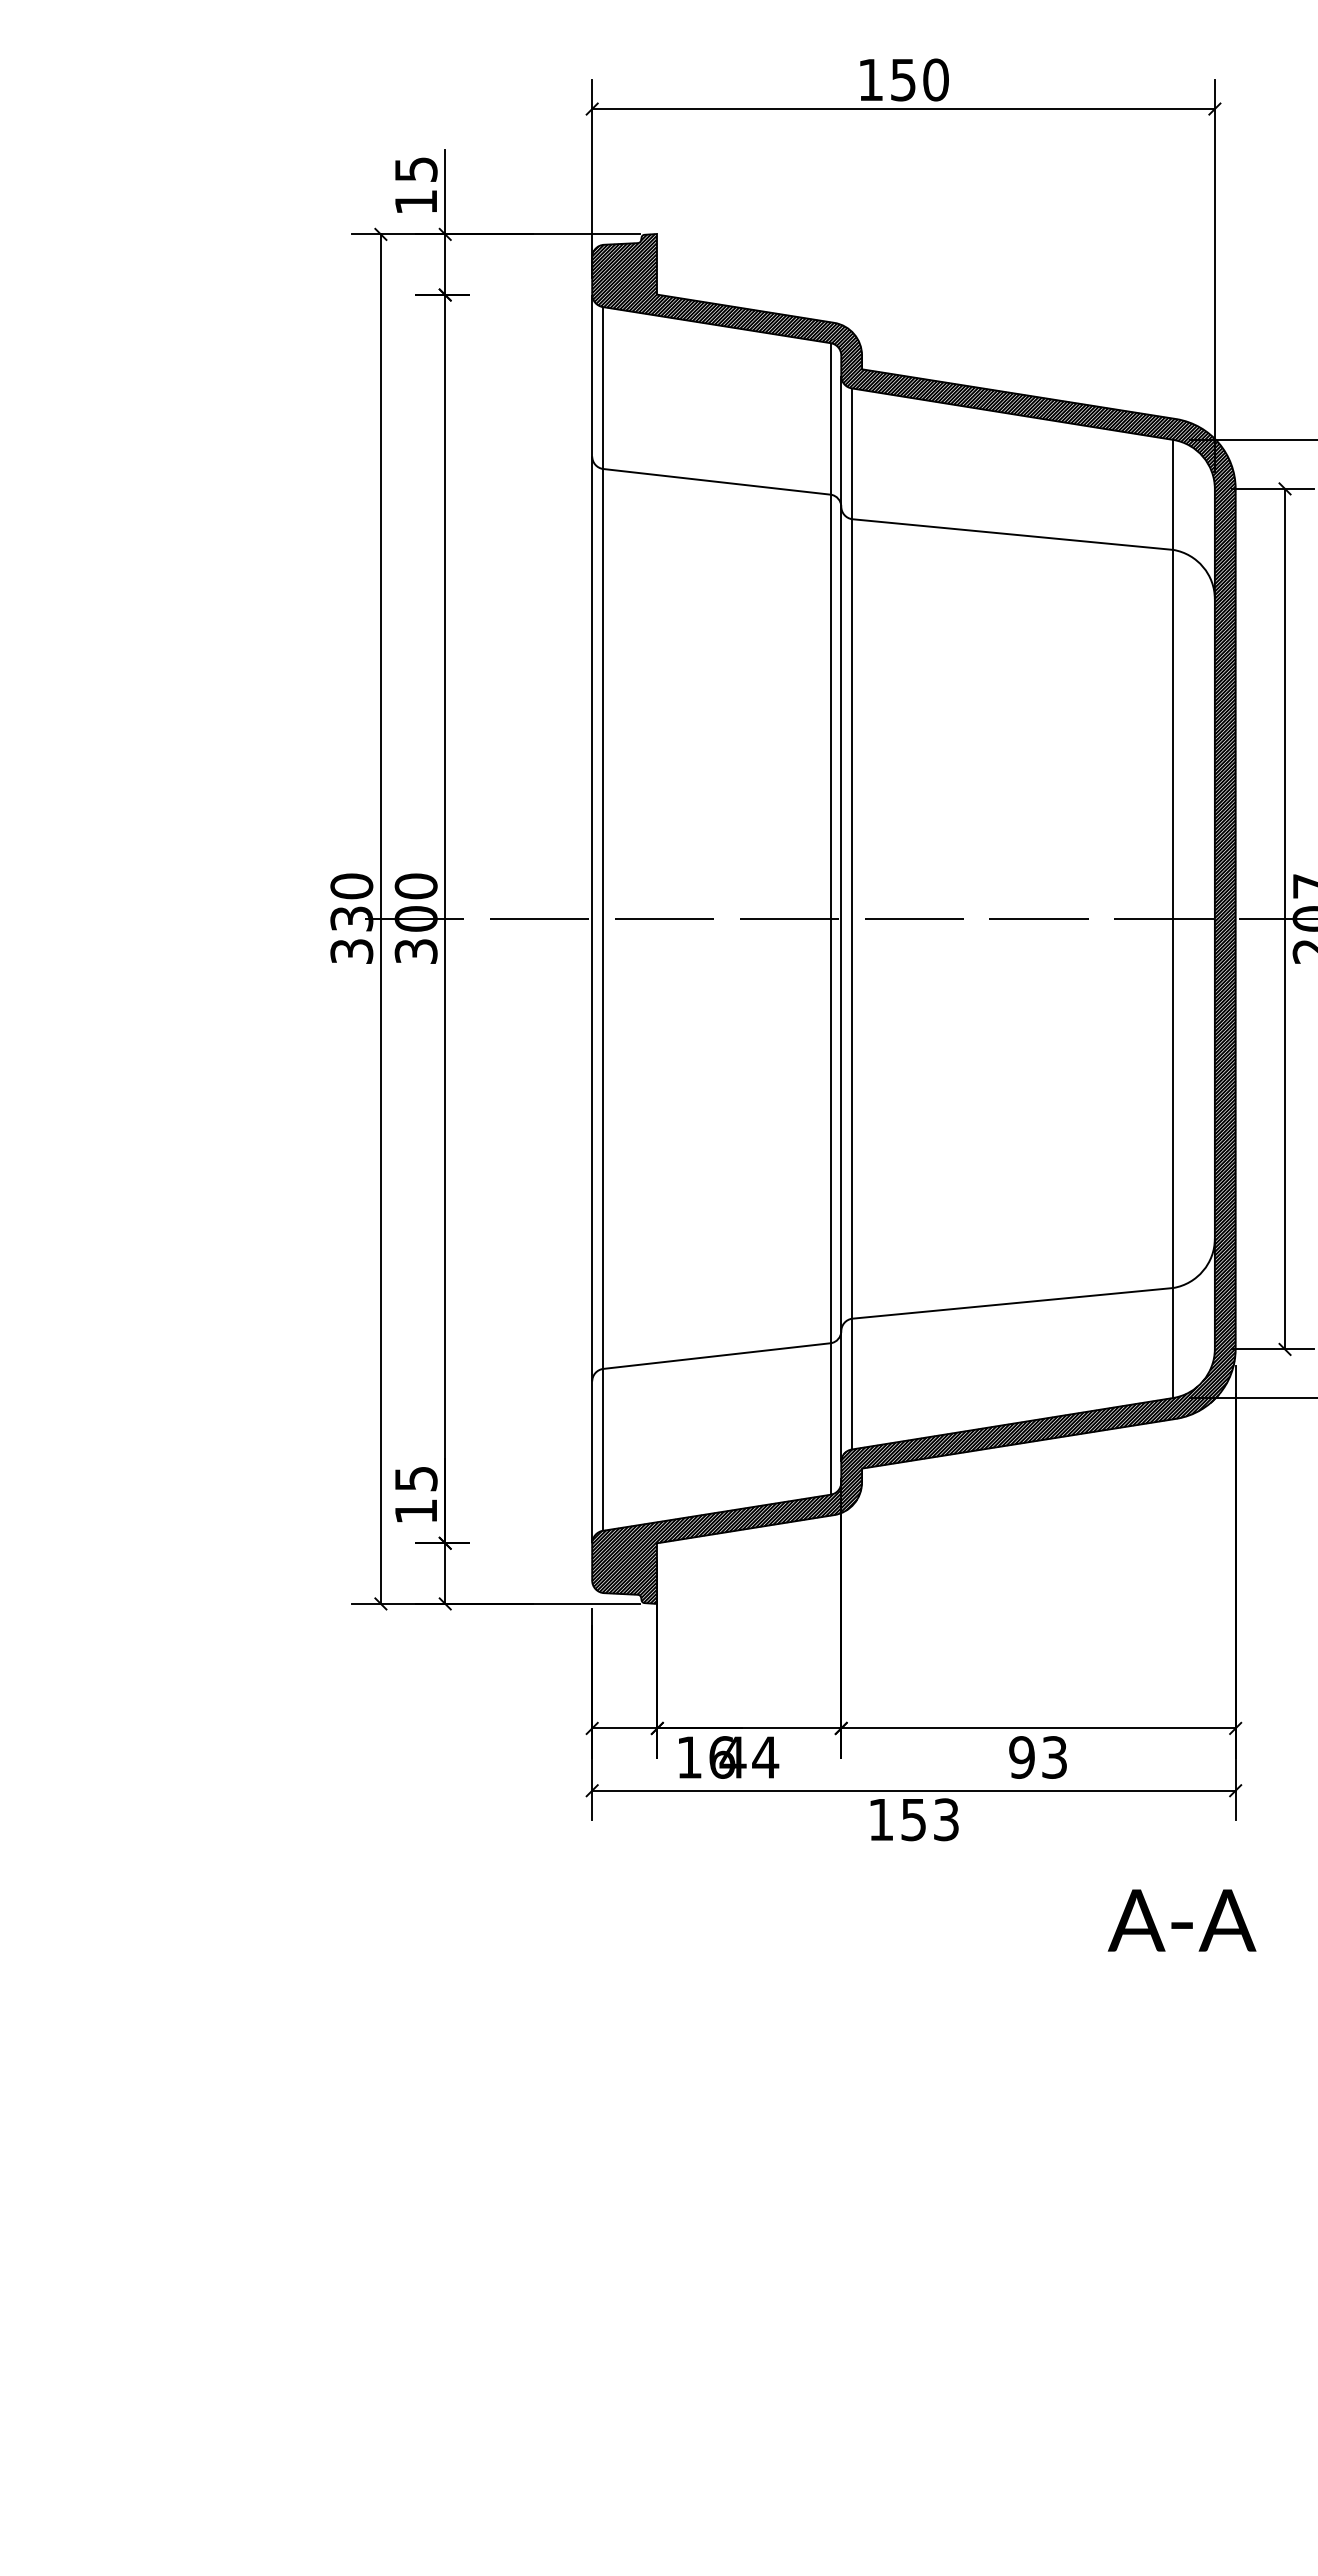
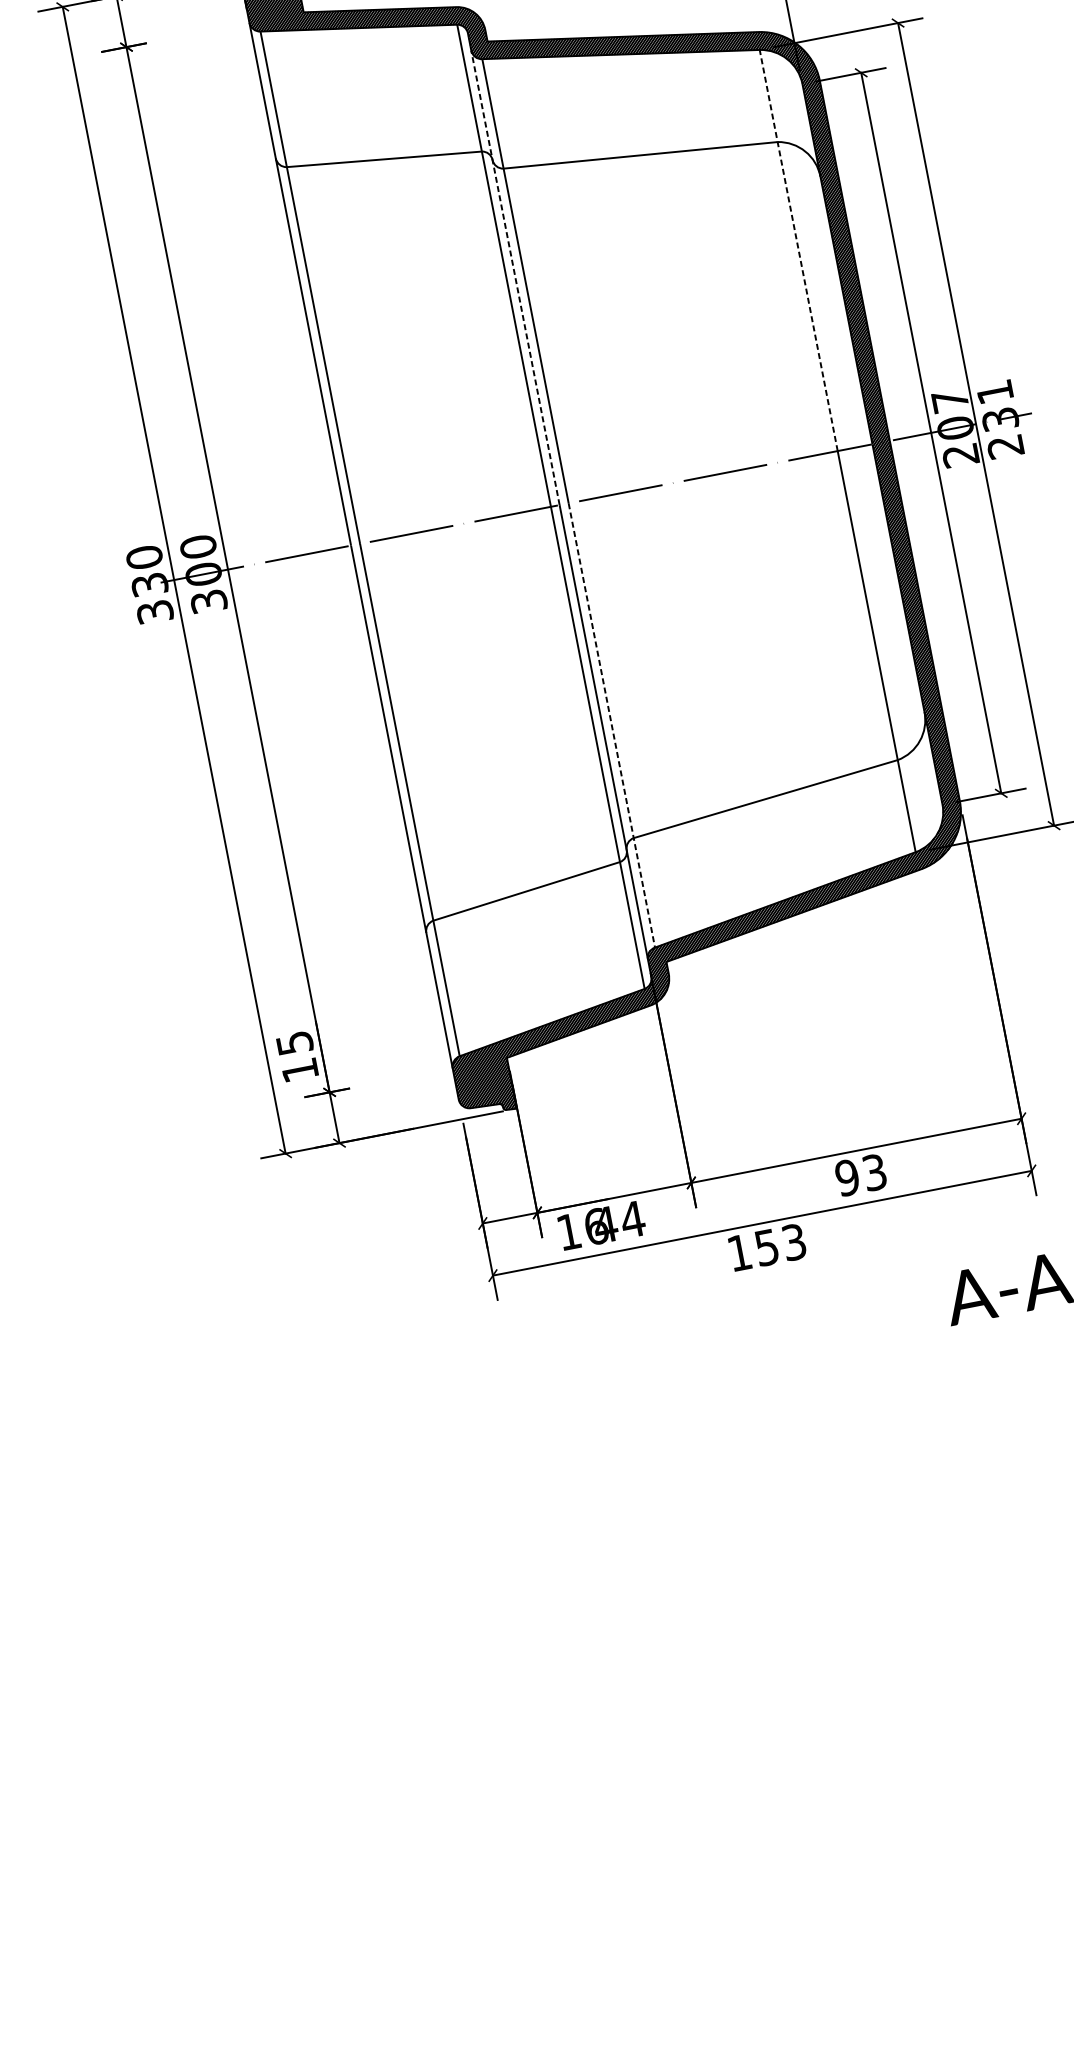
line: (841, 647) -> (515, 277), solid -> dashed
line: (1173, 679) -> (798, 250), solid -> dashed
line: (852, 1184) -> (612, 725), solid -> dashed

